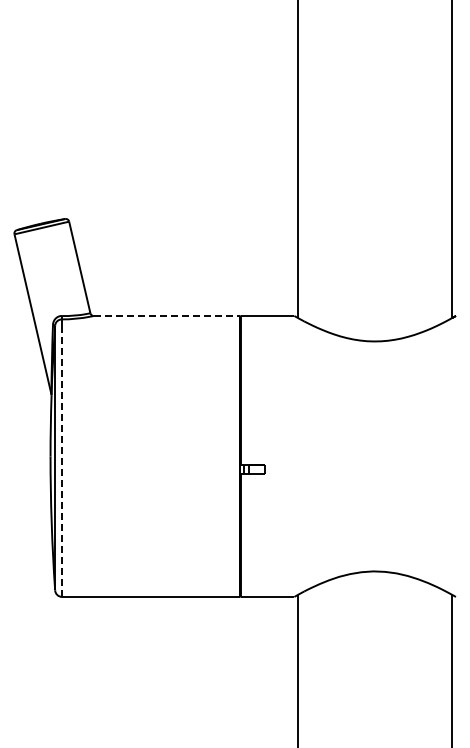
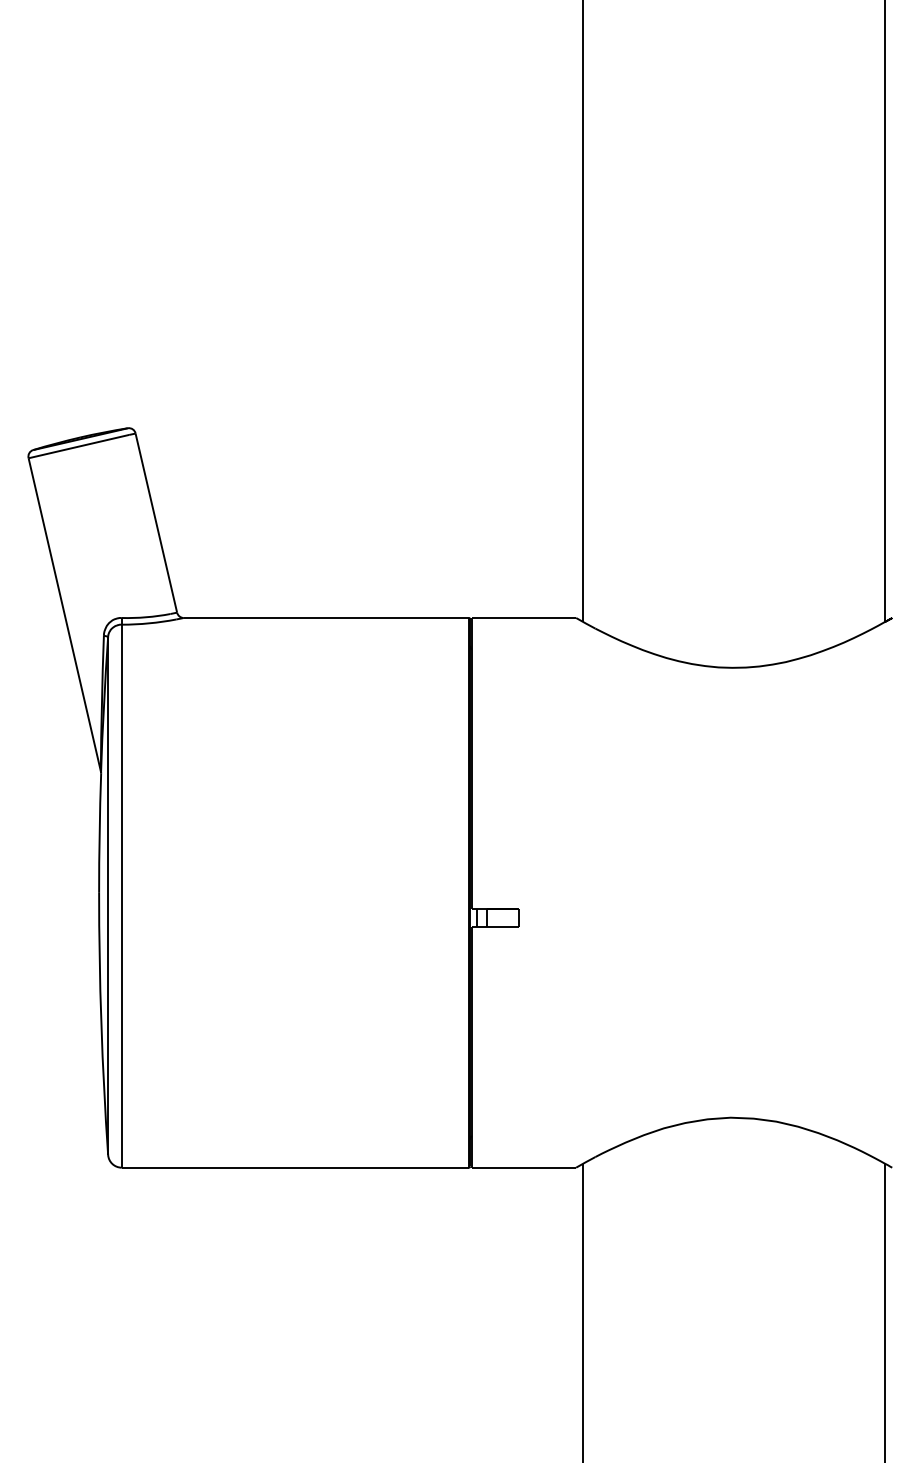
line: (166, 315) -> (325, 617), dashed -> solid
line: (62, 465) -> (122, 910), dashed -> solid

